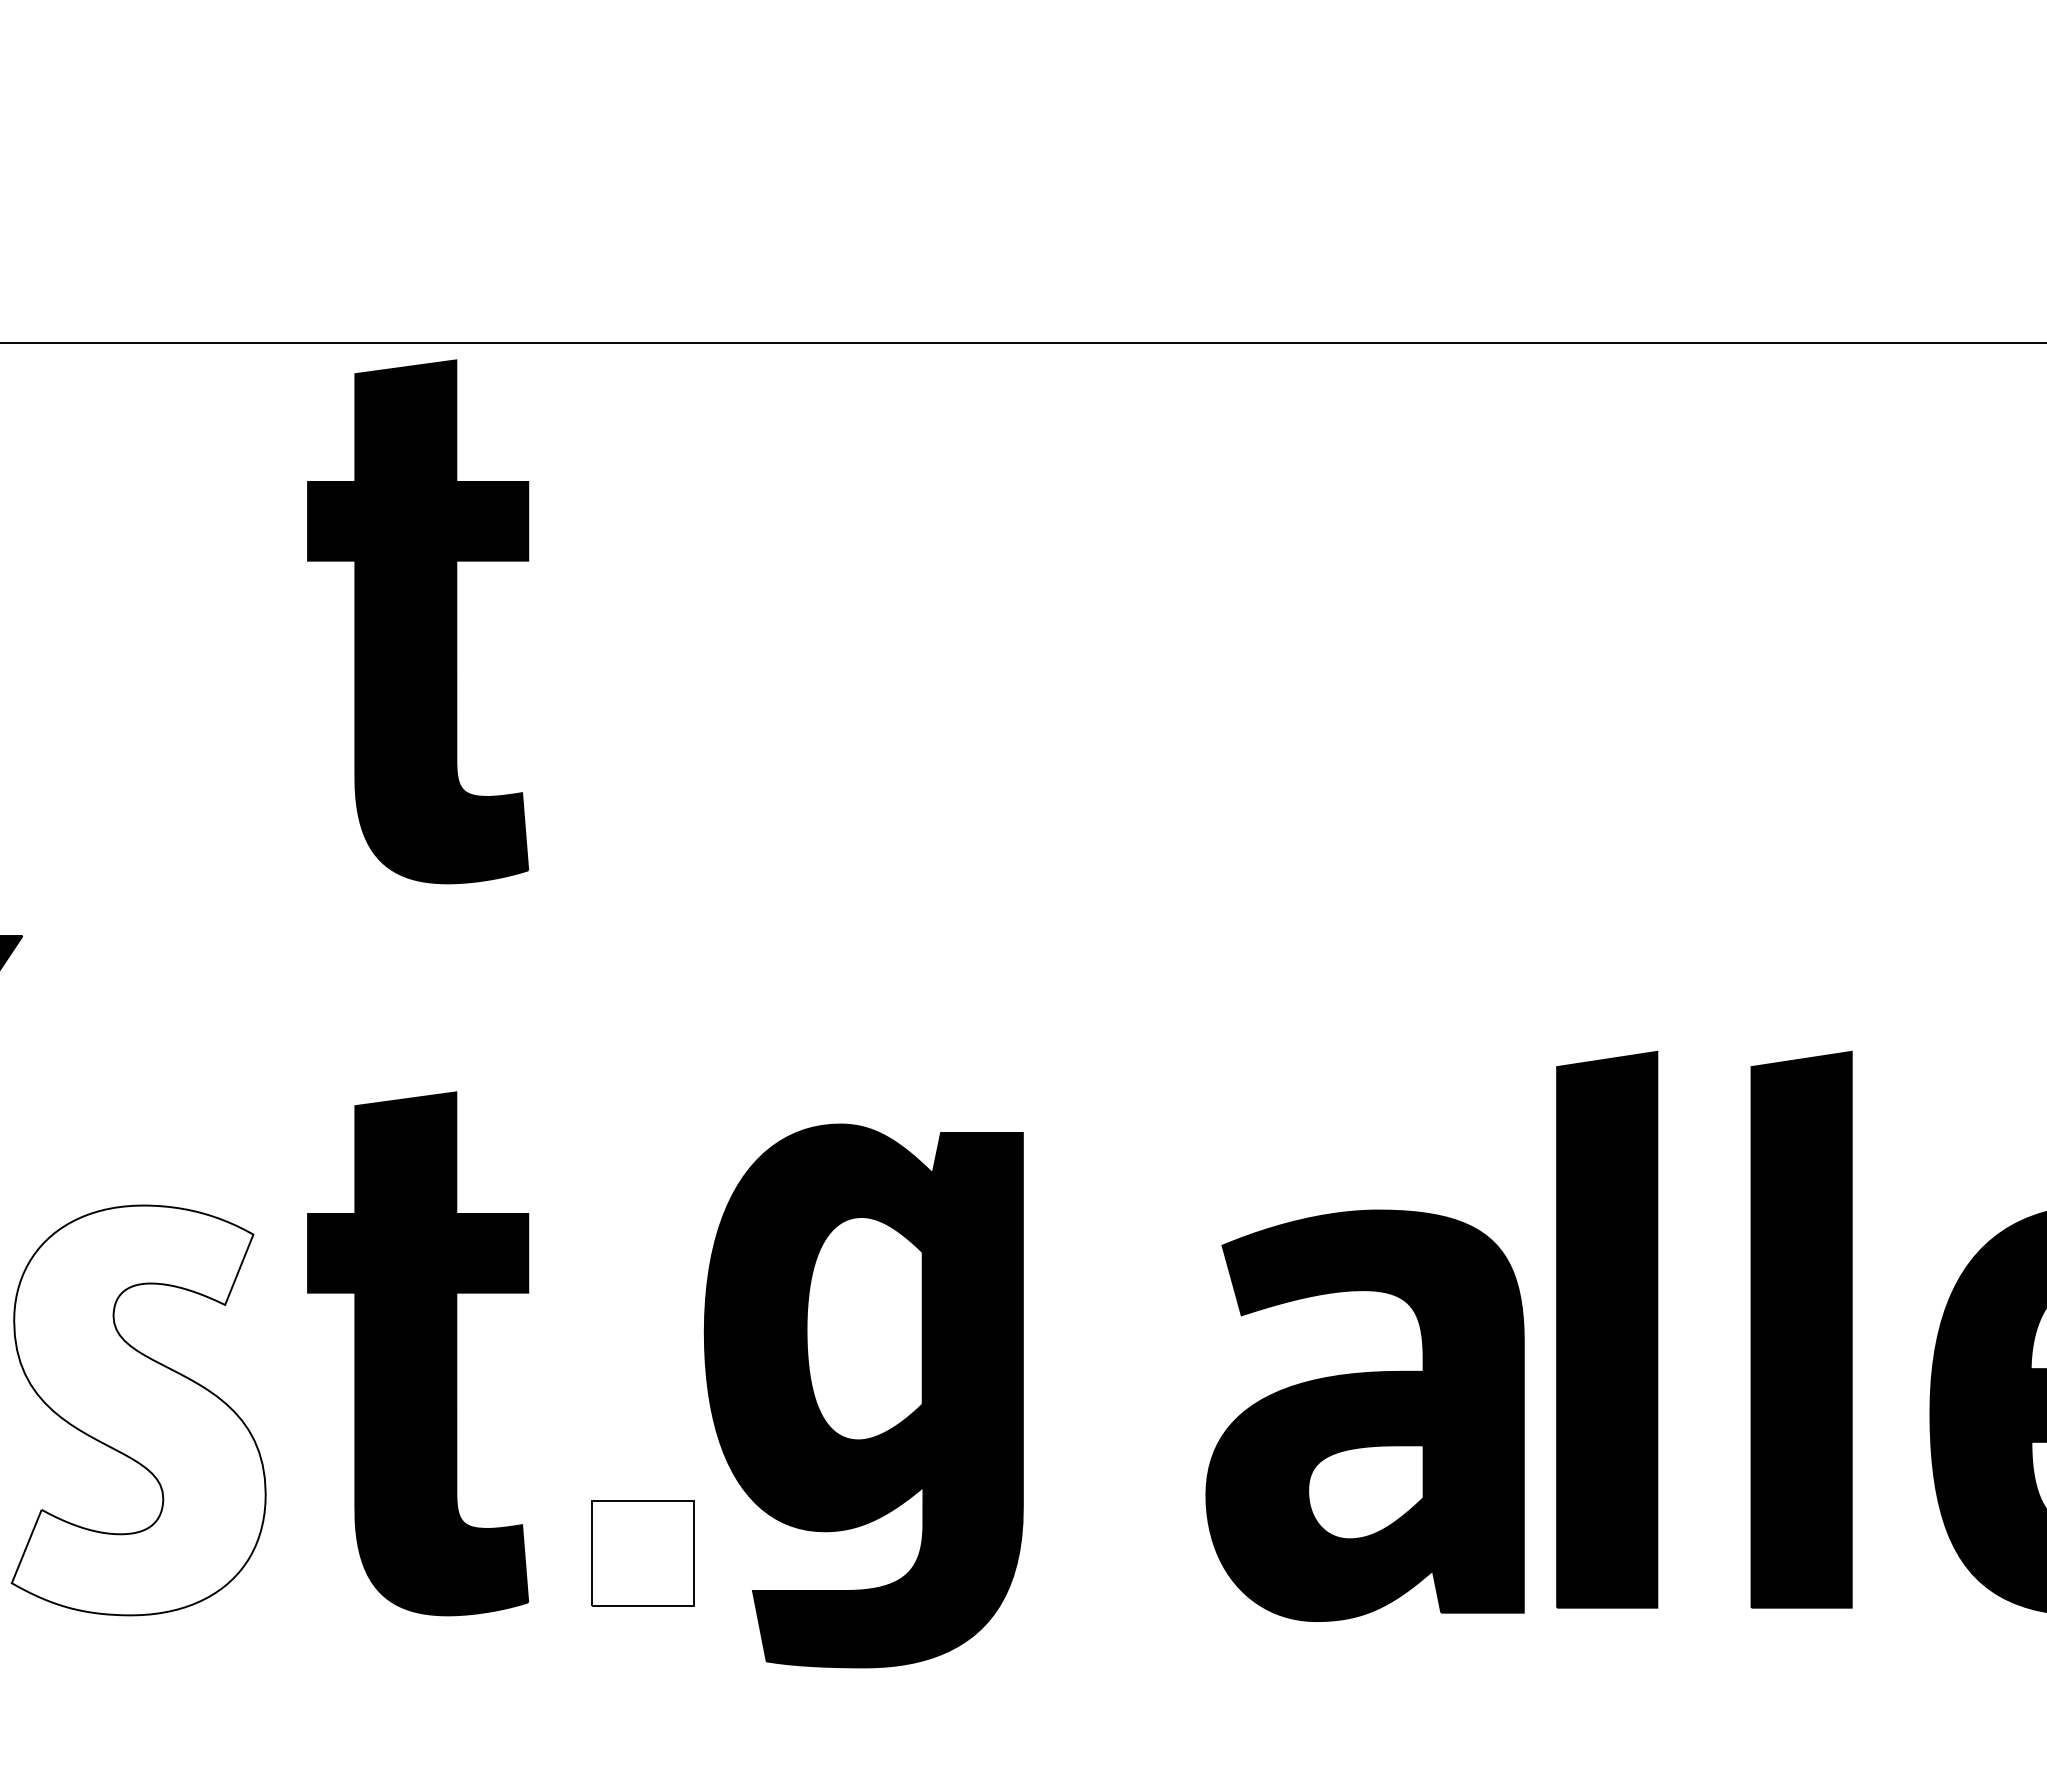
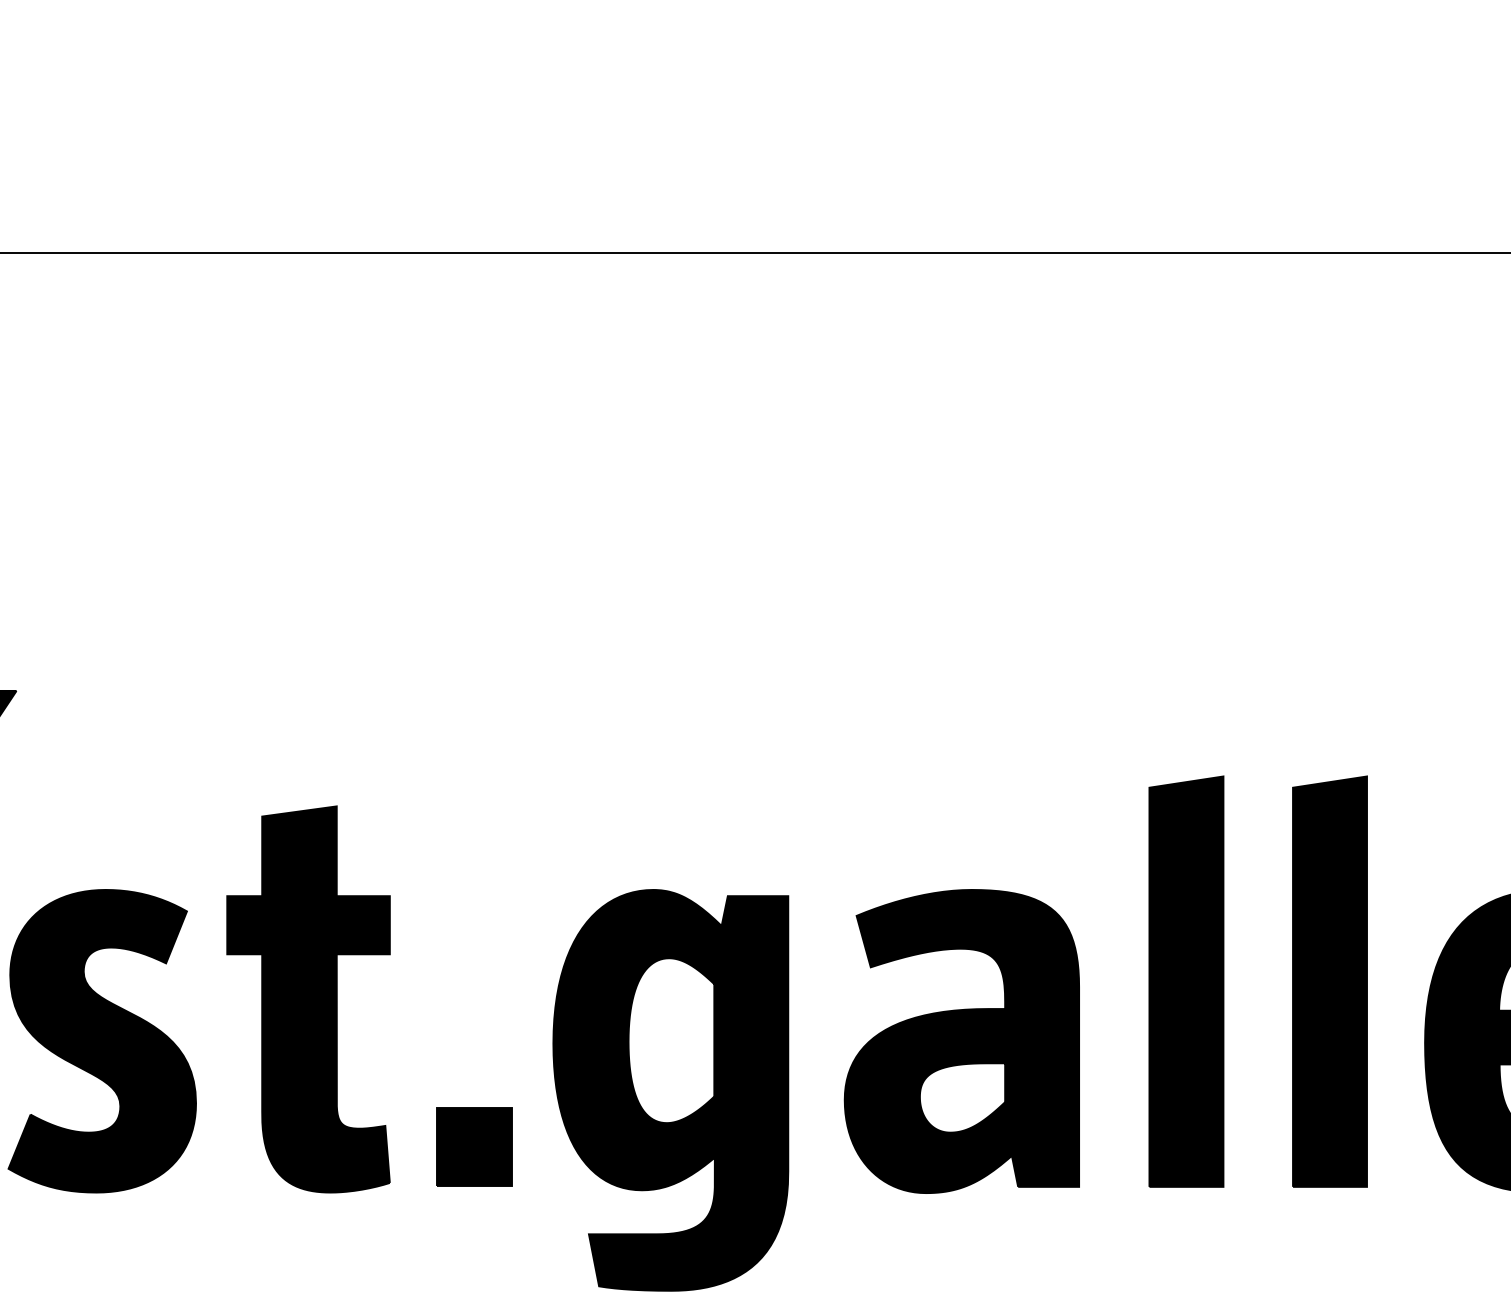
part: (418, 621) -> (308, 458), removed
part: (863, 1395) -> (670, 1090), moved
fill: (138, 1410) -> (102, 1041), added
part: (1364, 1415) -> (961, 1041), moved
fill: (642, 1552) -> (474, 1146), added

